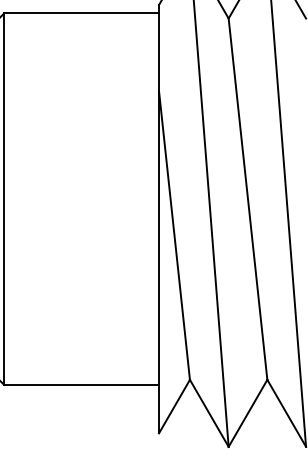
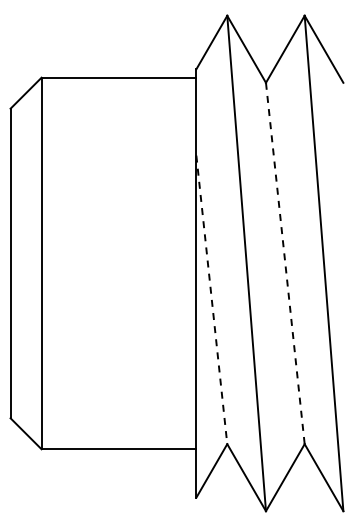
line: (248, 199) -> (285, 263), solid -> dashed
line: (174, 236) -> (211, 300), solid -> dashed

